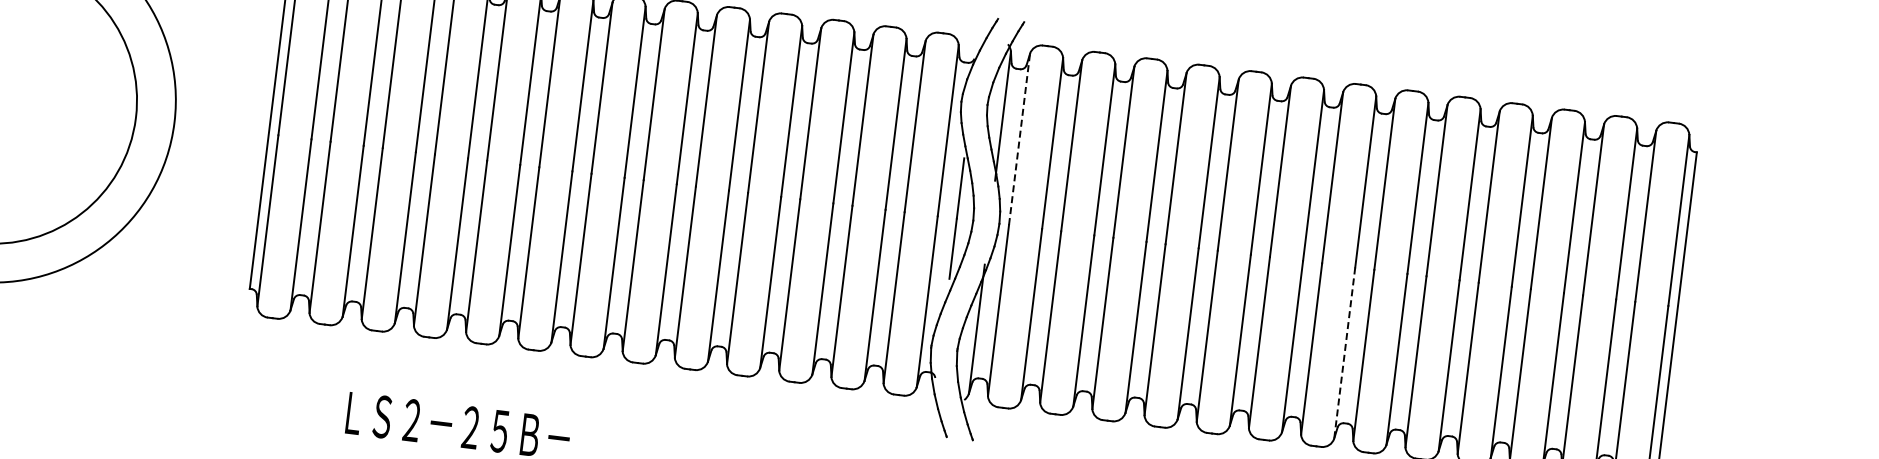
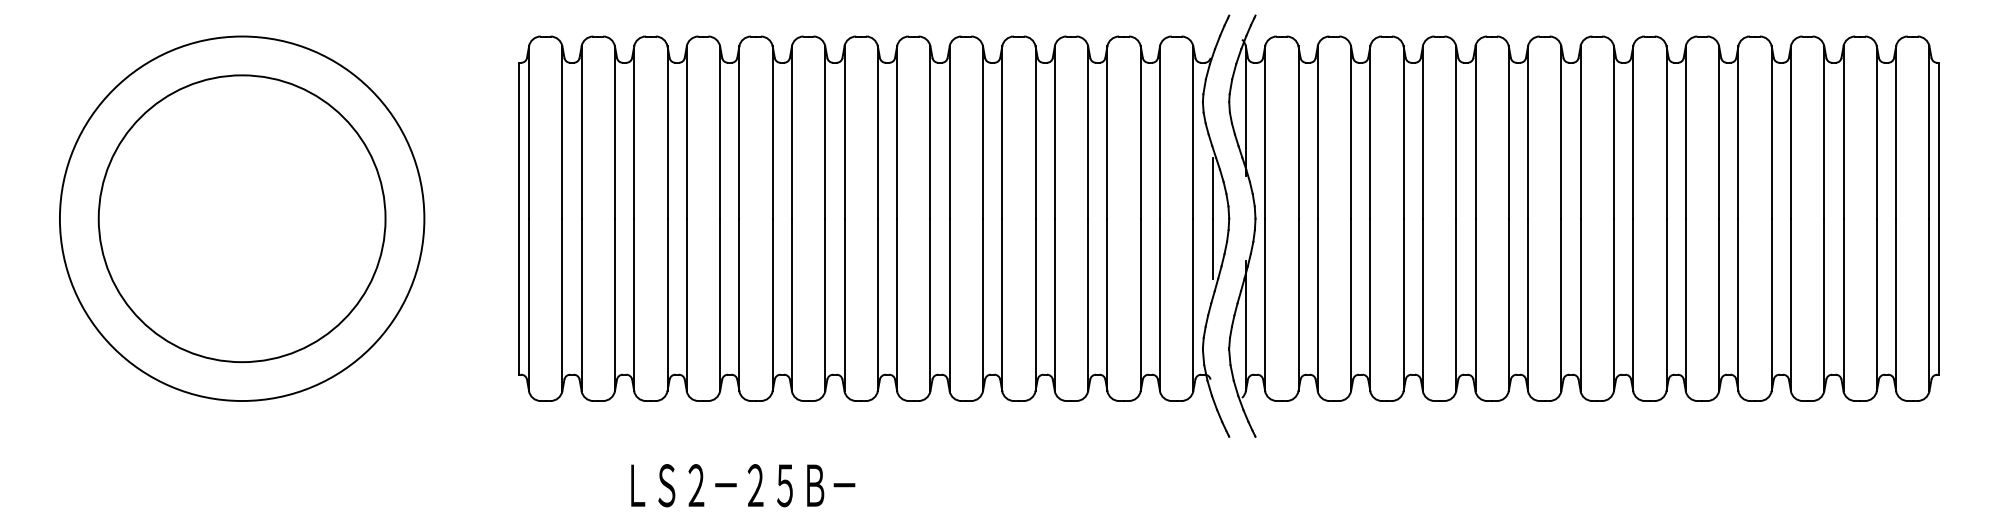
line: (1019, 139) -> (1265, 132), dashed -> solid
line: (1344, 353) -> (1613, 305), dashed -> solid

